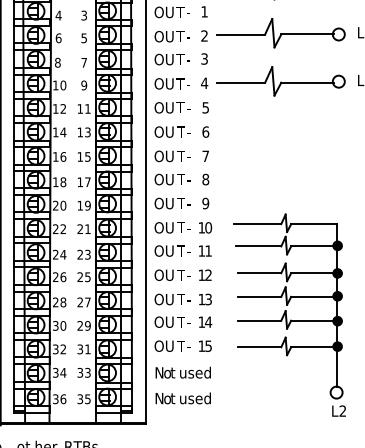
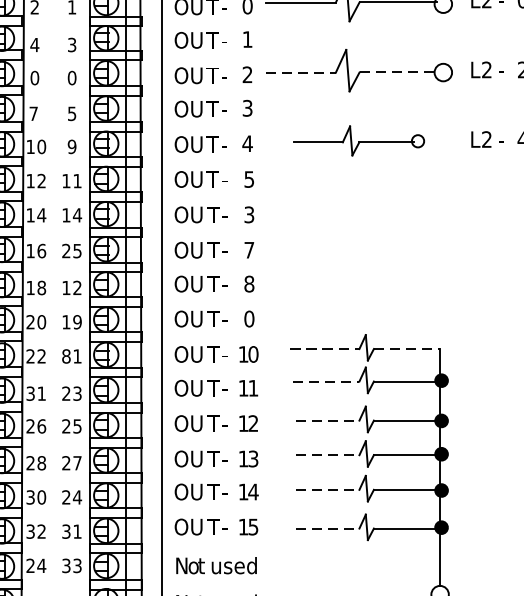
line: (241, 34) -> (301, 72), solid -> dashed
line: (307, 34) -> (397, 72), solid -> dashed
text: (58, 37) -> (34, 76), 6 -> 0
text: (84, 38) -> (72, 78), 5 -> 0
text: (57, 62) -> (33, 113), 8 -> 7
text: (83, 62) -> (71, 113), 7 -> 5
part: (280, 81) -> (358, 141), size x0.7
text: (205, 131) -> (248, 213), 6 -> 3
text: (87, 132) -> (76, 215), 13 -> 14
text: (79, 156) -> (65, 250), 15 -> 25
text: (87, 182) -> (76, 288), 17 -> 12
text: (205, 203) -> (248, 318), 9 -> 0
line: (257, 224) -> (324, 349), solid -> dashed
line: (314, 224) -> (407, 349), solid -> dashed
text: (80, 229) -> (66, 356), 21 -> 81
line: (258, 246) -> (326, 381), solid -> dashed
text: (59, 254) -> (36, 393), 24 -> 31
line: (259, 273) -> (327, 421), solid -> dashed
line: (259, 296) -> (327, 454), solid -> dashed
line: (259, 320) -> (327, 489), solid -> dashed
text: (87, 325) -> (76, 496), 29 -> 24
line: (259, 347) -> (327, 528), solid -> dashed
text: (55, 372) -> (30, 565), 34 -> 24

